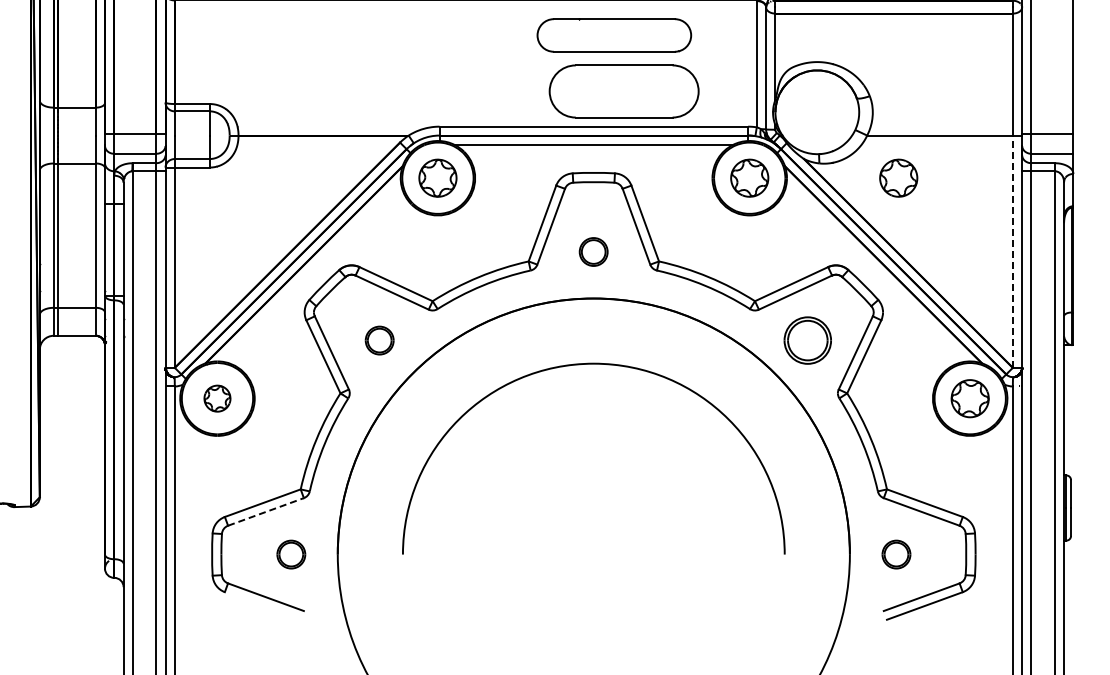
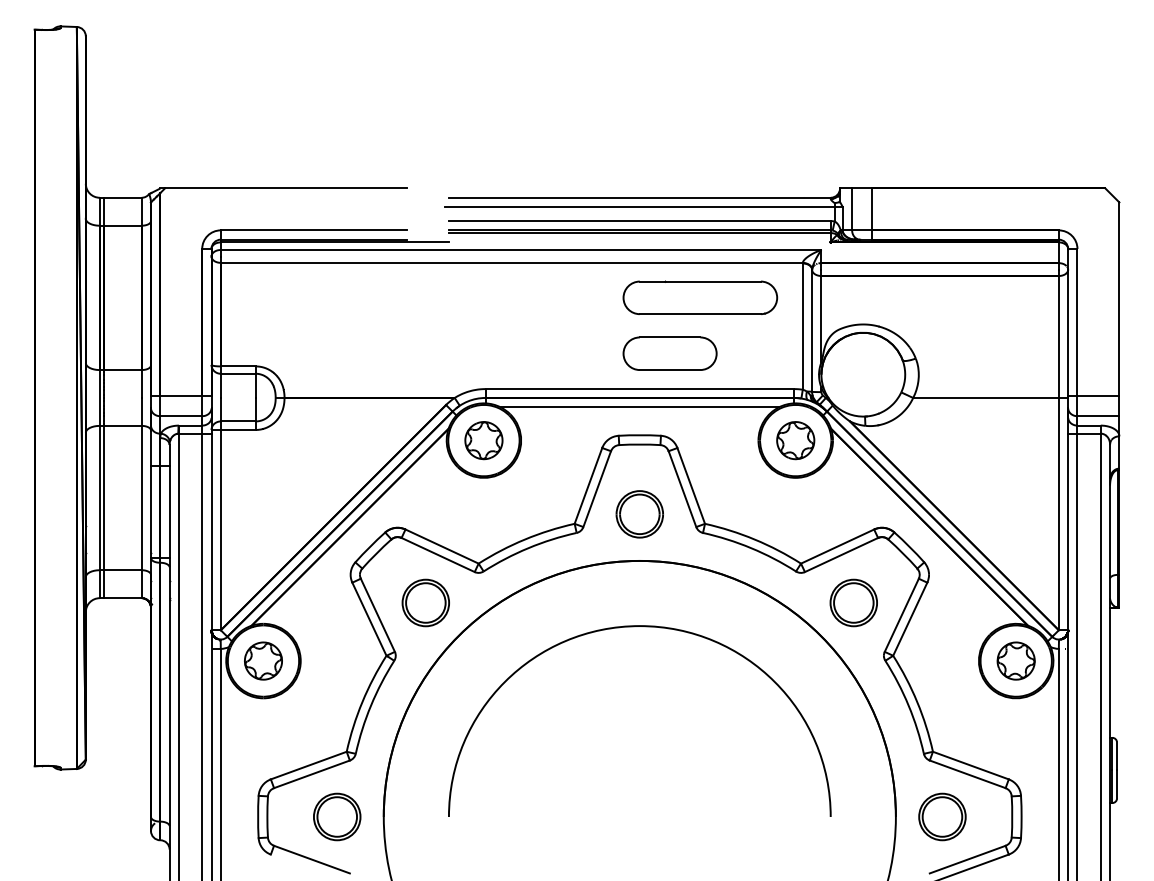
part: (614, 35) -> (700, 297), moved
part: (623, 91) -> (669, 353), size x0.62
part: (898, 178) -> (944, 440), removed
line: (1012, 251) -> (1058, 513), dashed -> solid
part: (593, 252) -> (639, 514), size x1.67
part: (379, 340) -> (425, 602), size x1.67
part: (217, 398) -> (263, 660), size x1.43
line: (266, 512) -> (312, 774), dashed -> solid
part: (291, 554) -> (337, 816), size x1.67
part: (896, 554) -> (942, 816), size x1.67

